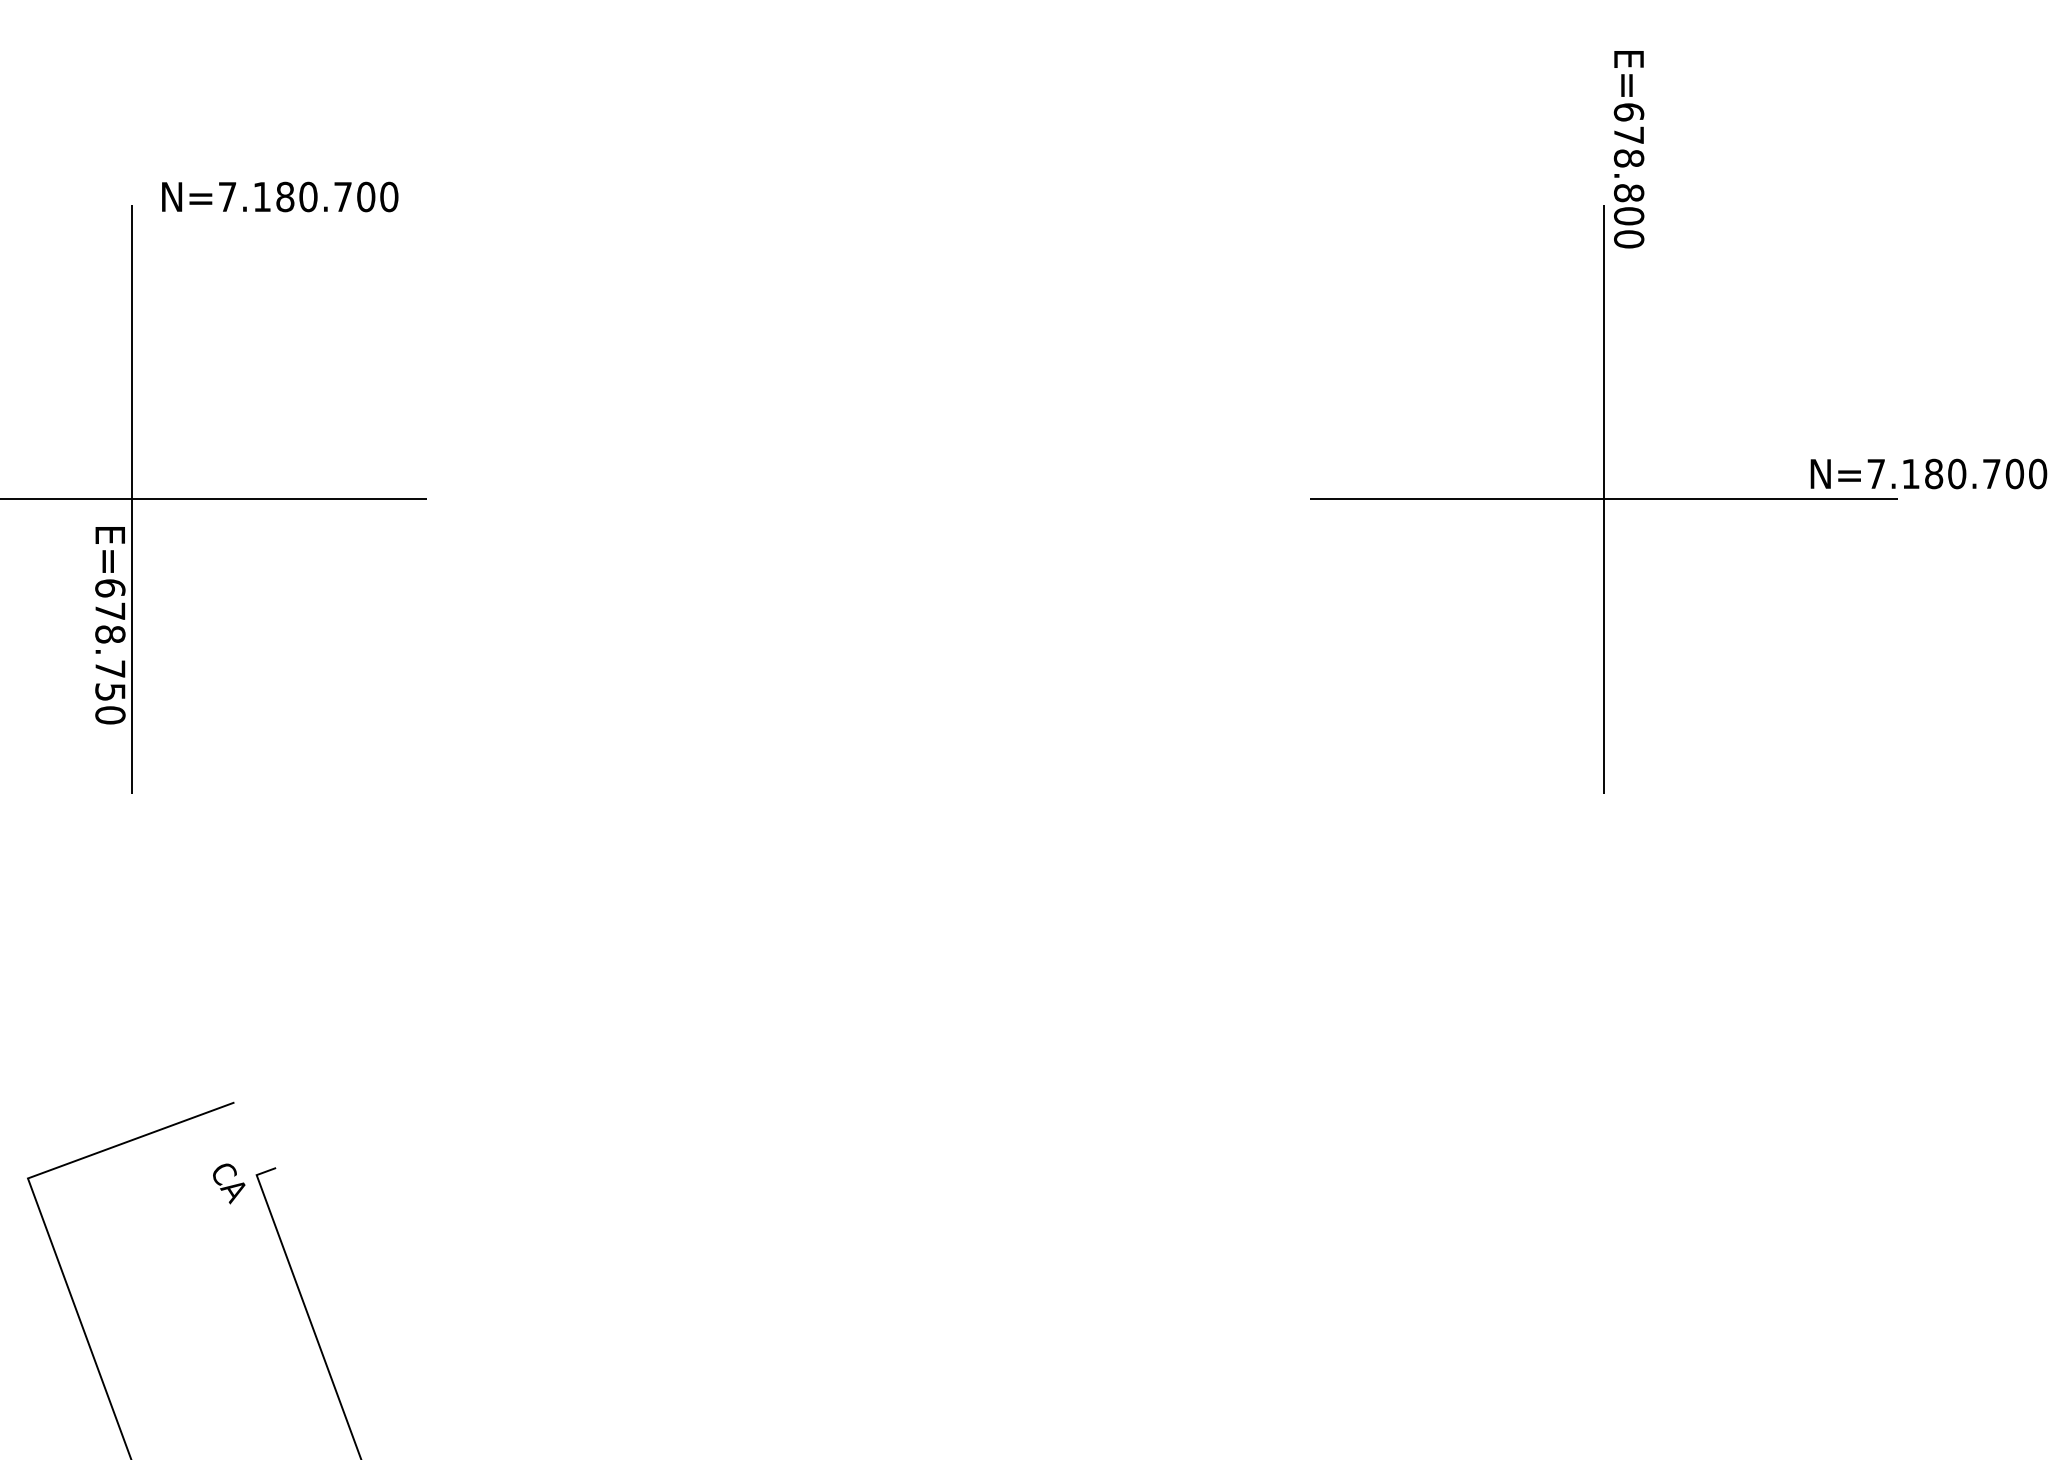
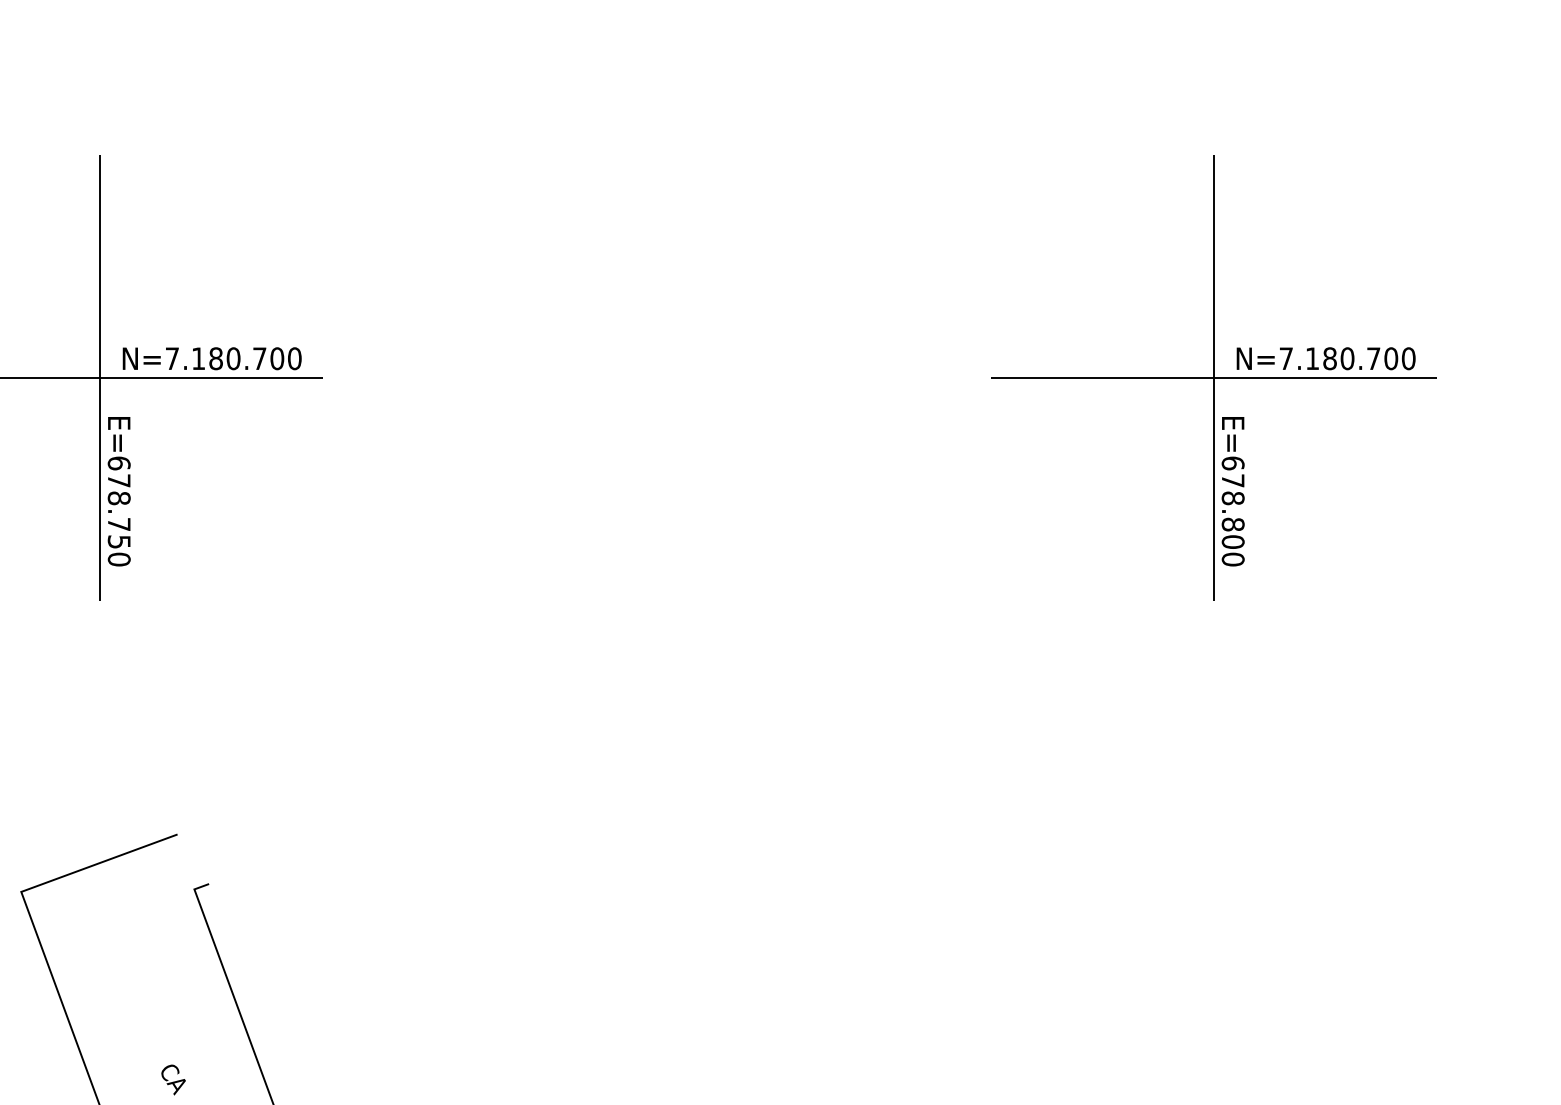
text: (1628, 149) -> (1232, 491), moved
text: (280, 196) -> (212, 358), moved
text: (1928, 473) -> (1325, 358), moved
text: (110, 625) -> (119, 491), moved
text: (229, 1183) -> (173, 1079), moved

